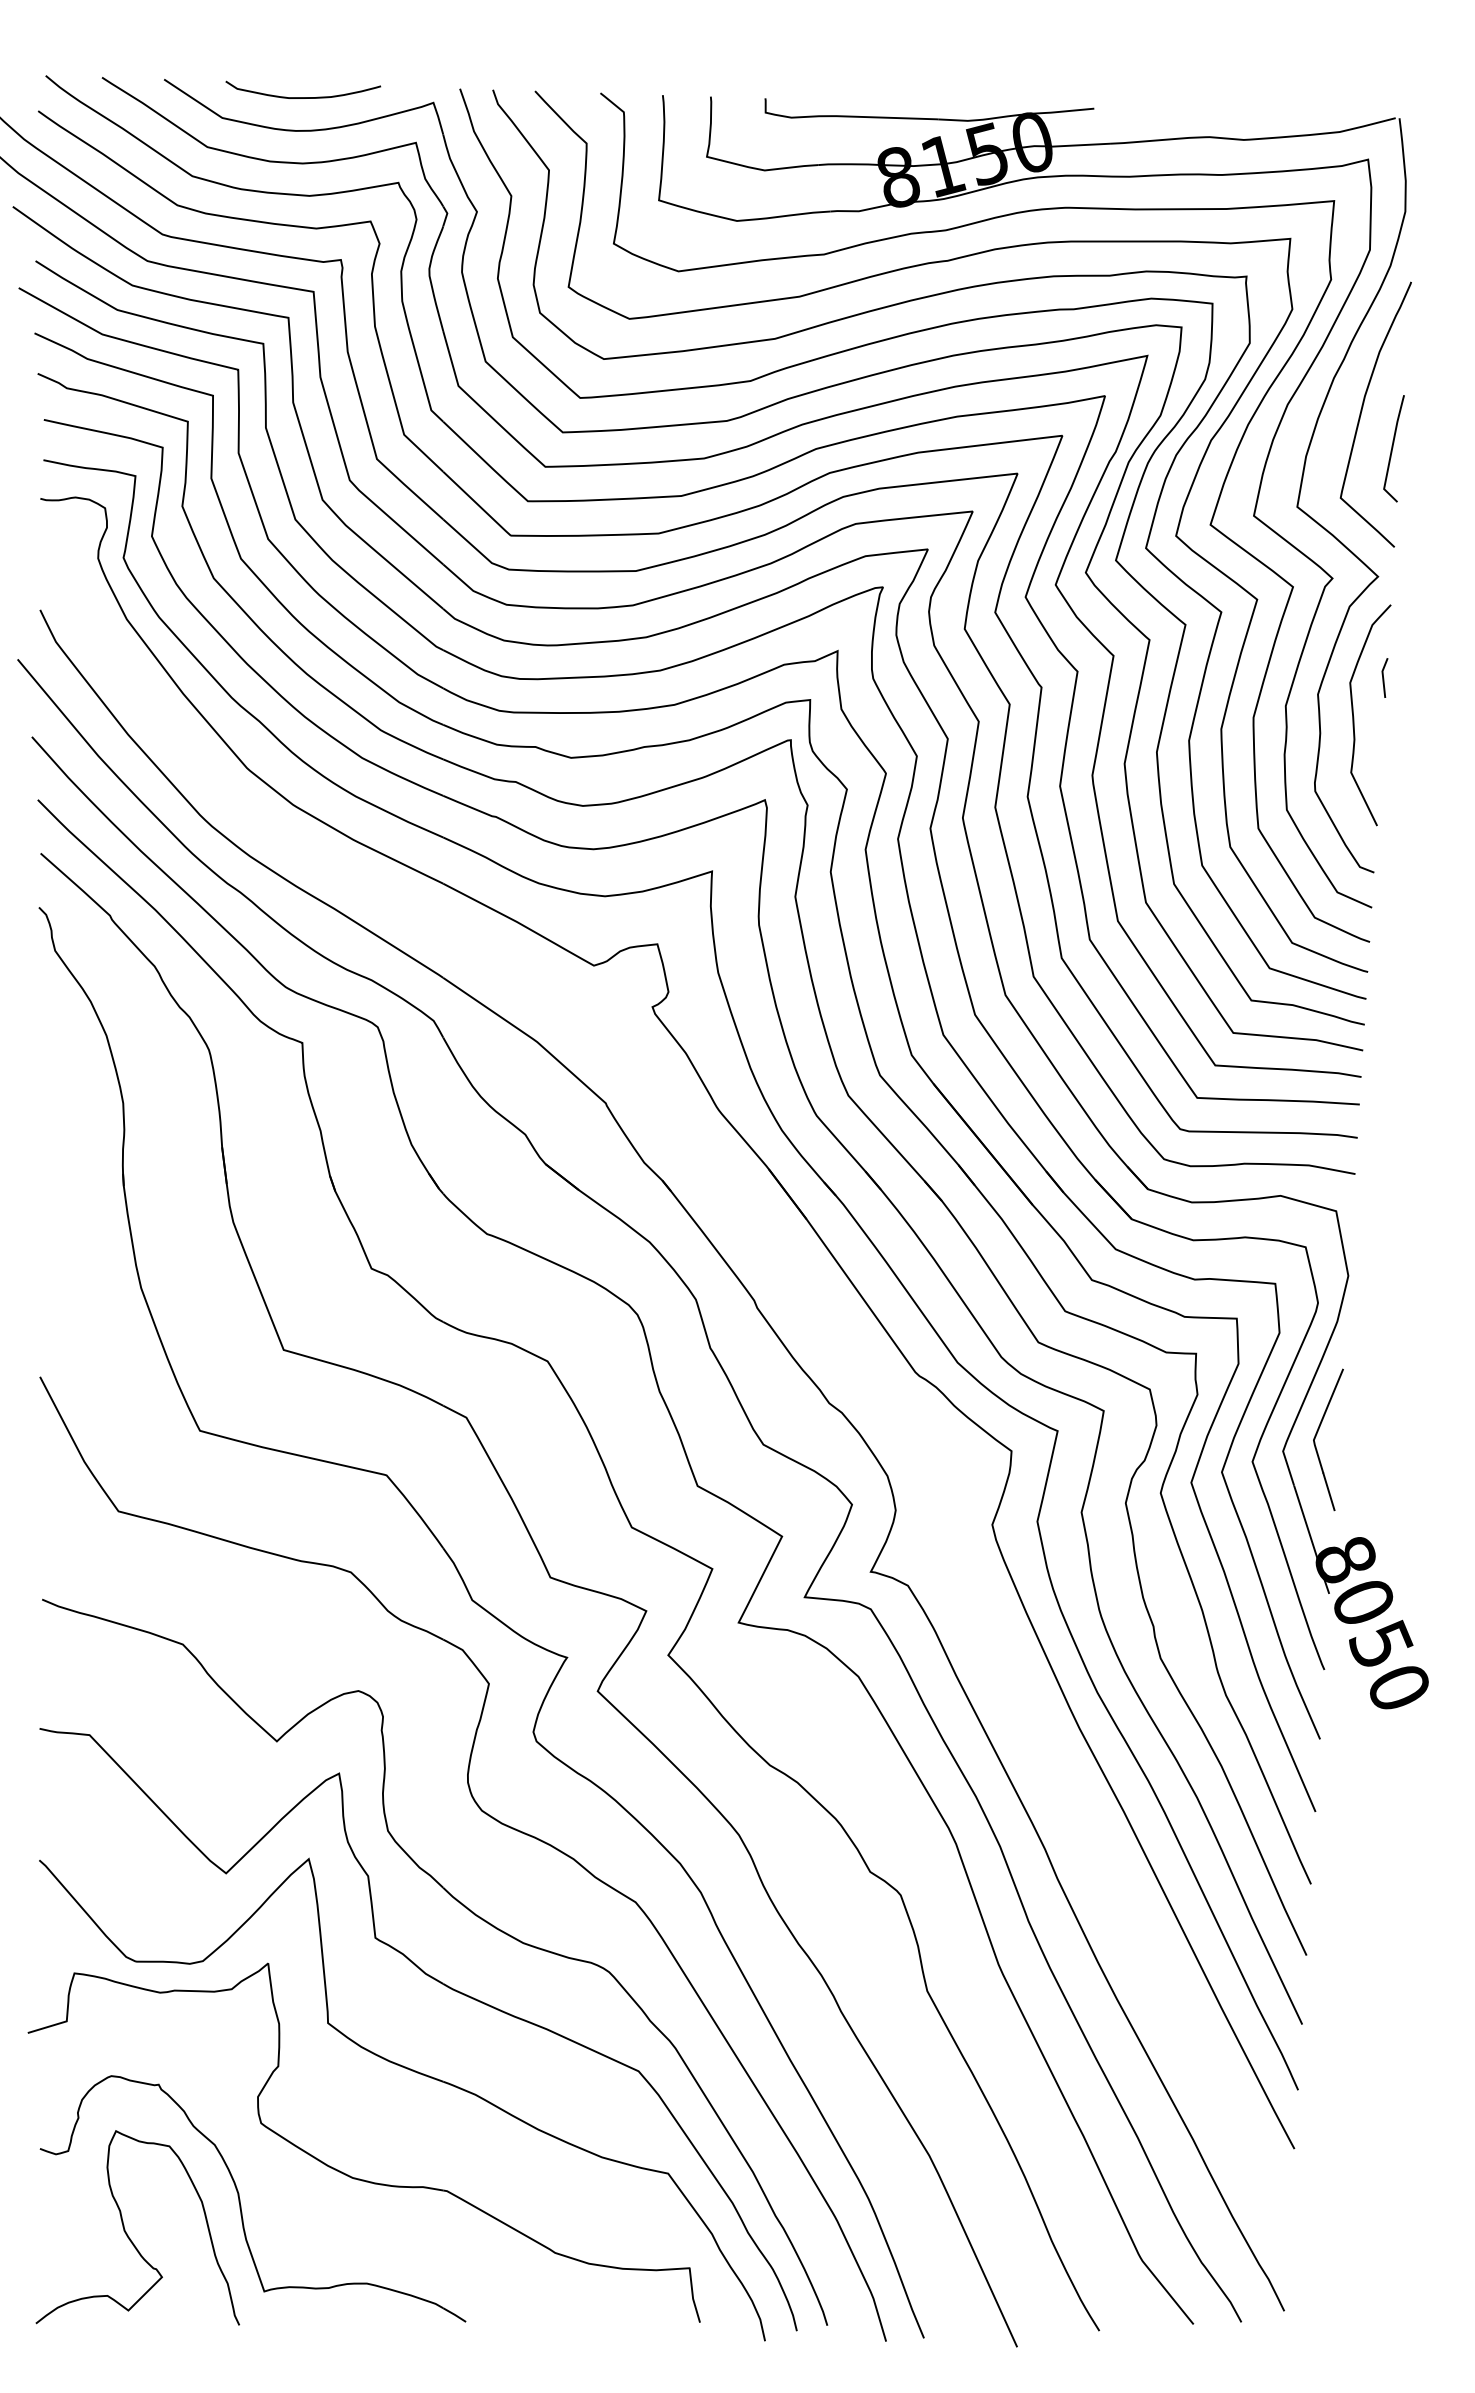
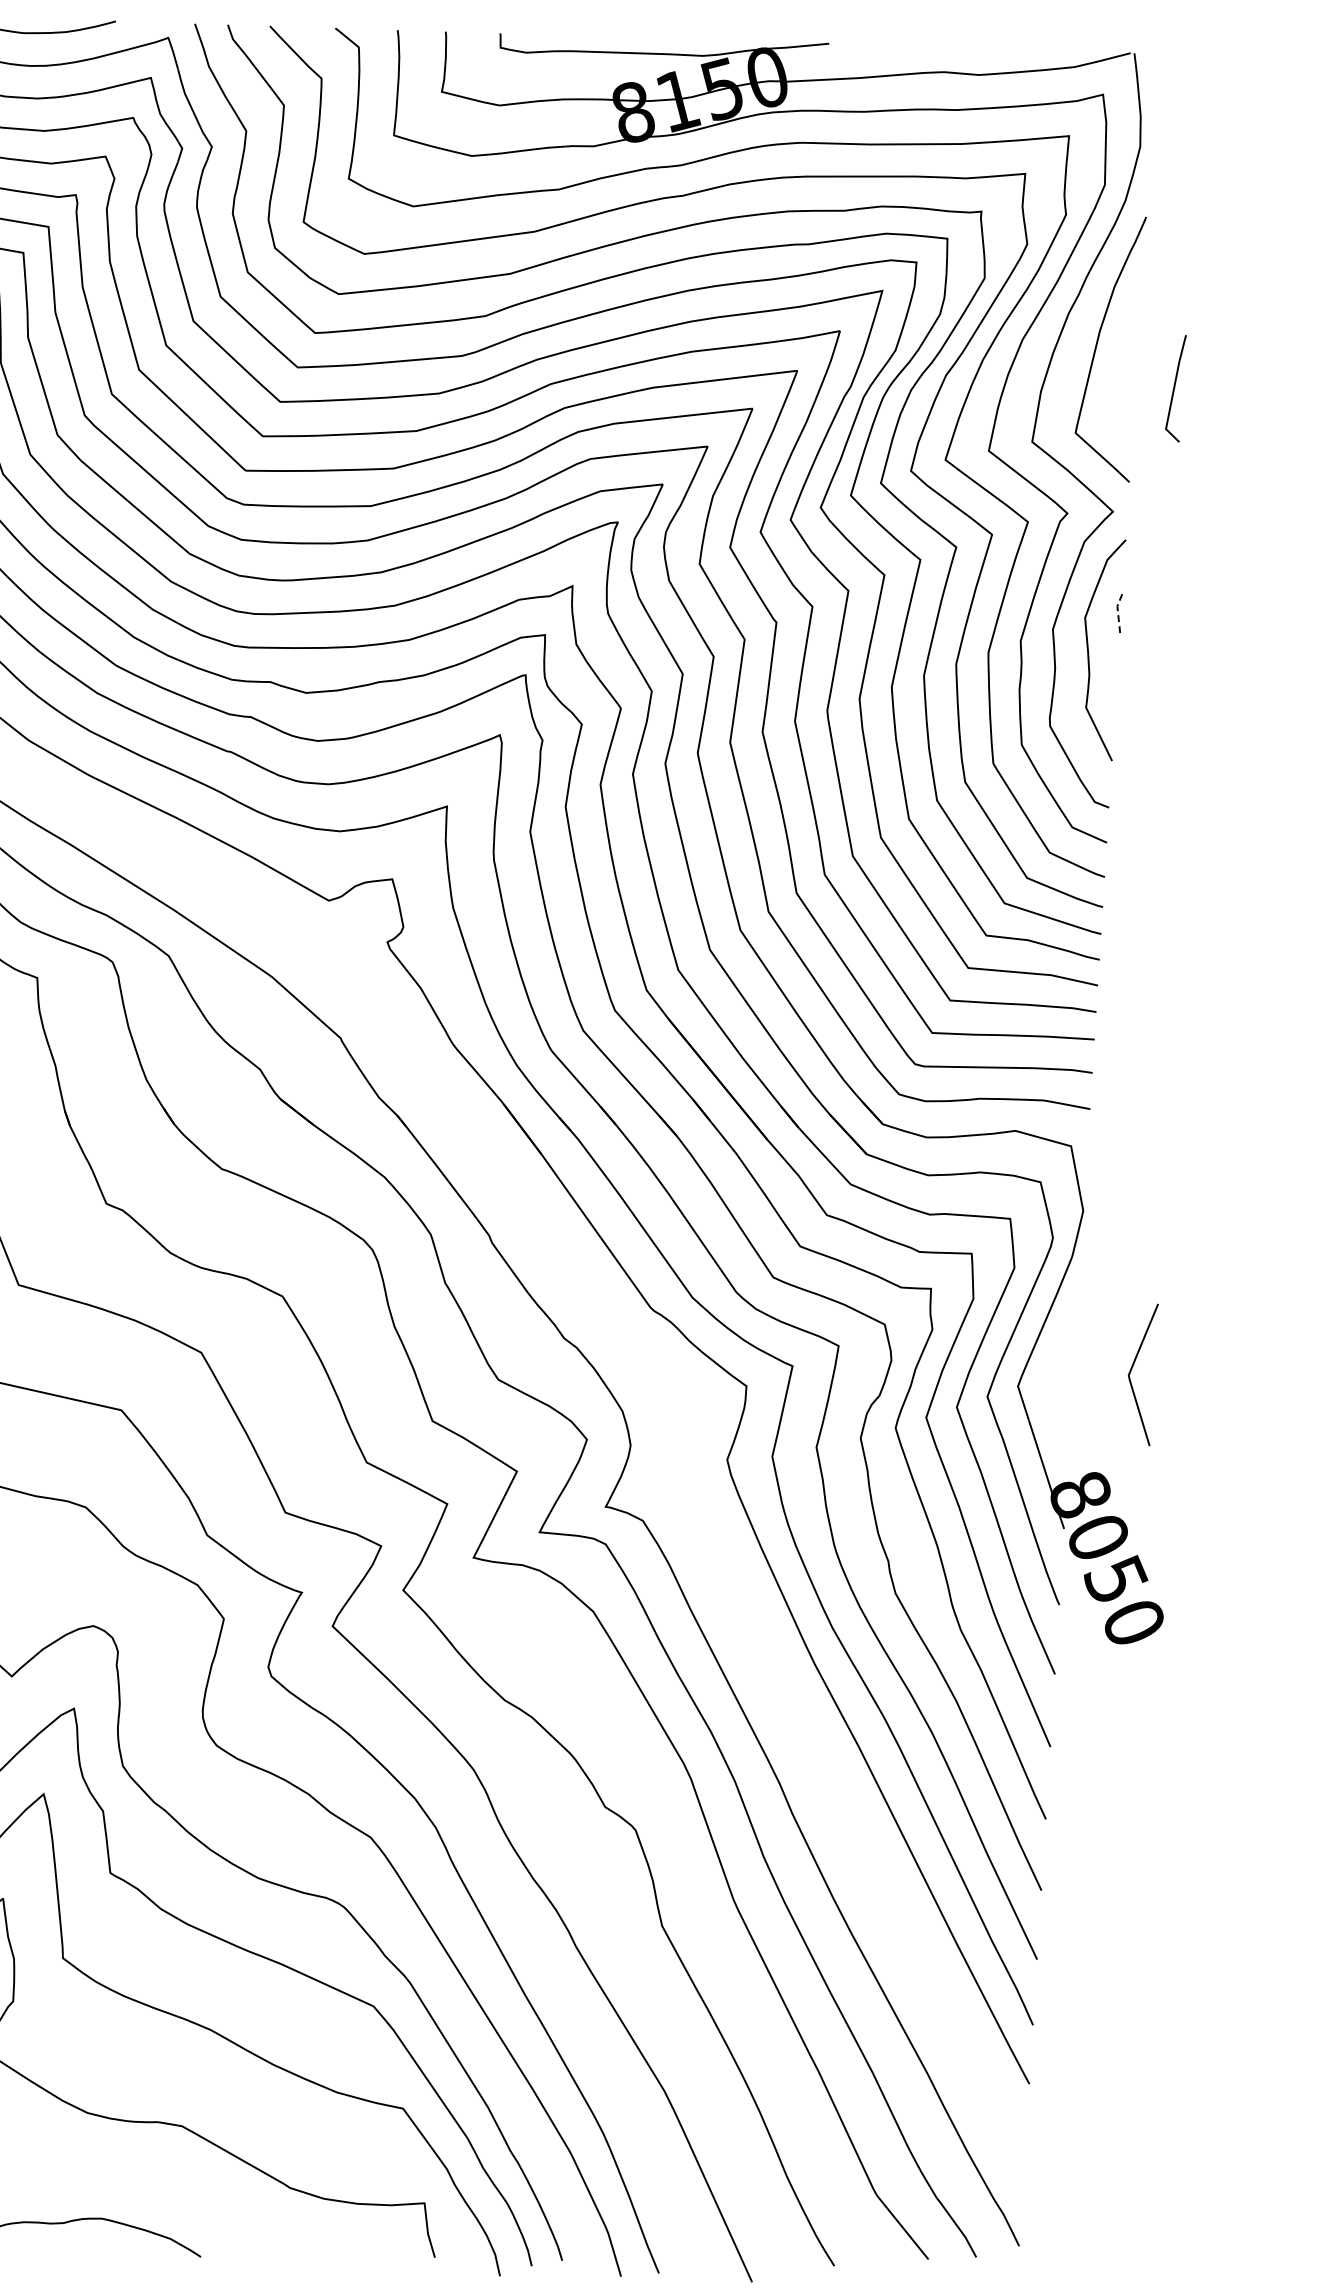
line: (1393, 448) -> (1175, 388), moved
line: (1383, 677) -> (1118, 612), solid -> dashed
part: (1317, 1434) -> (1132, 1369), moved

